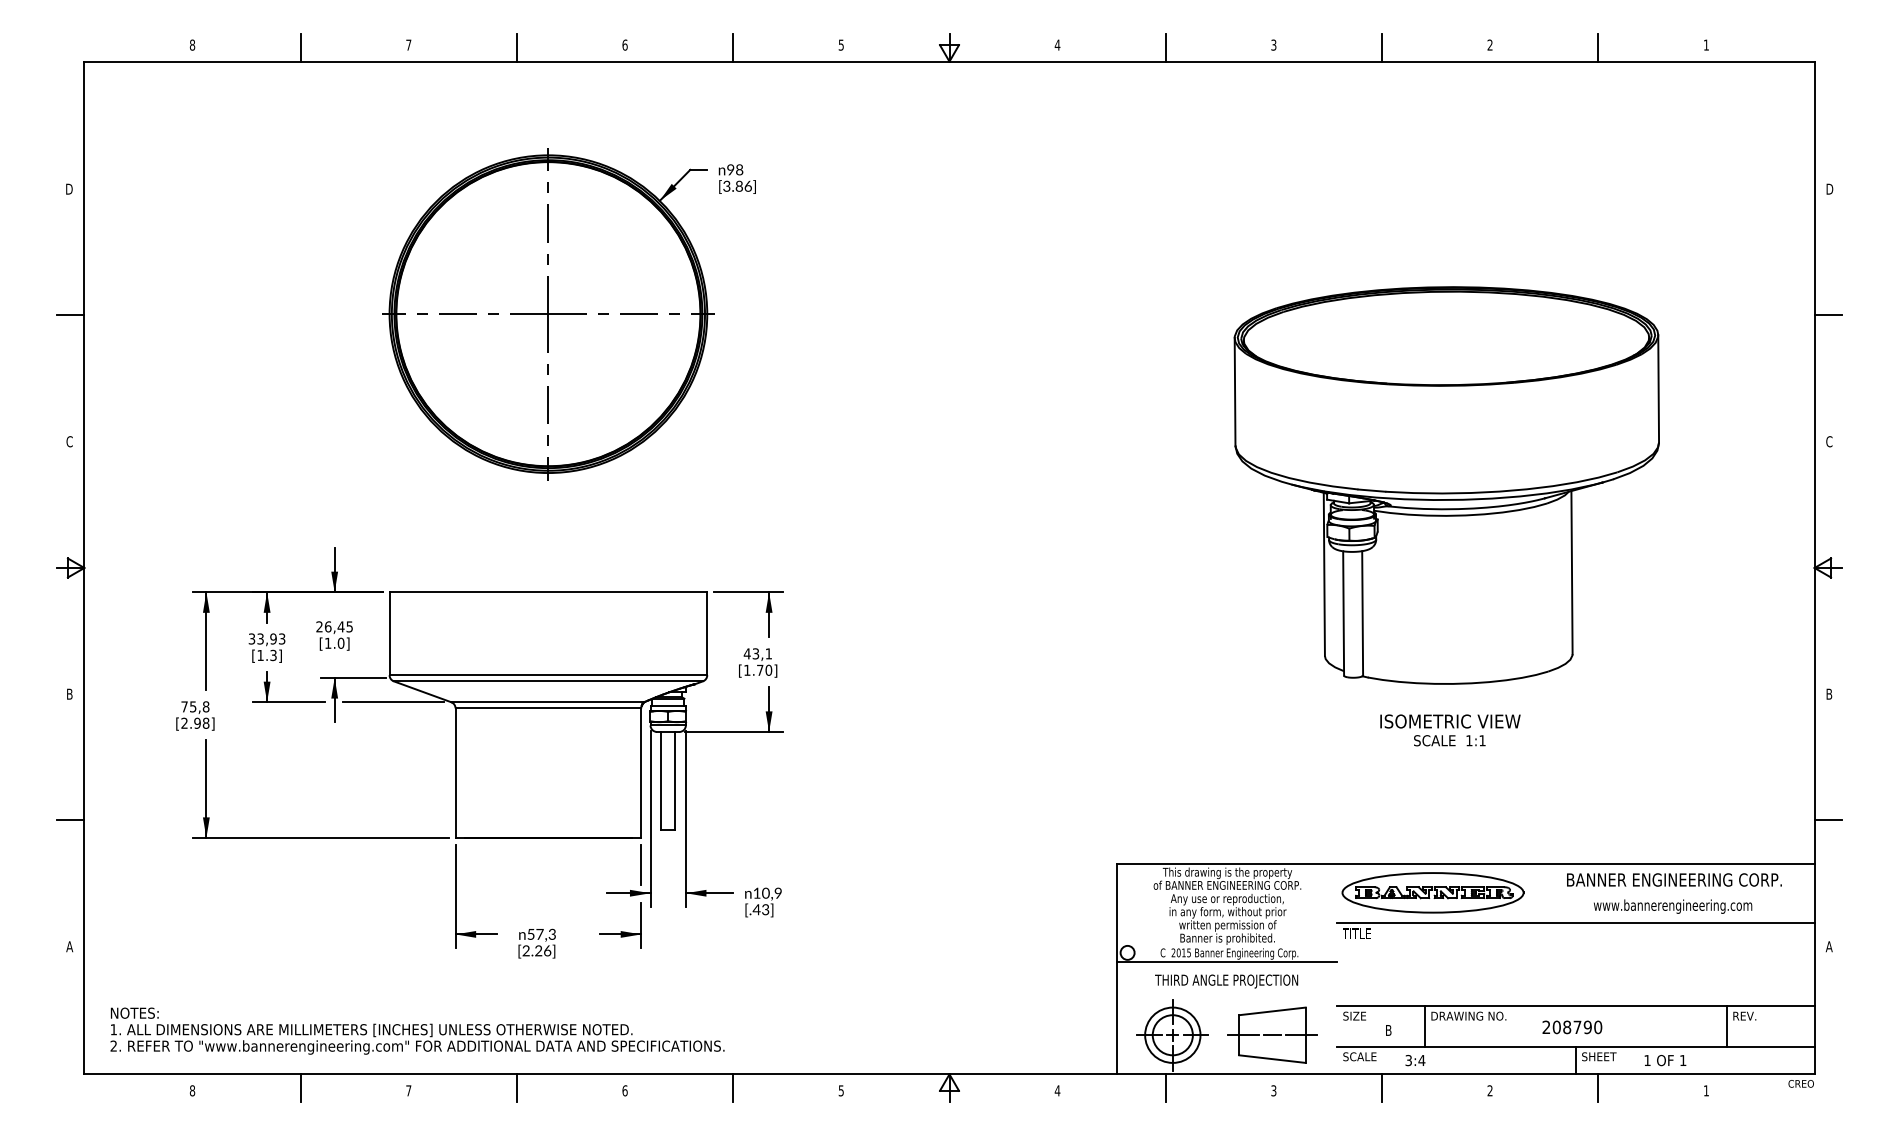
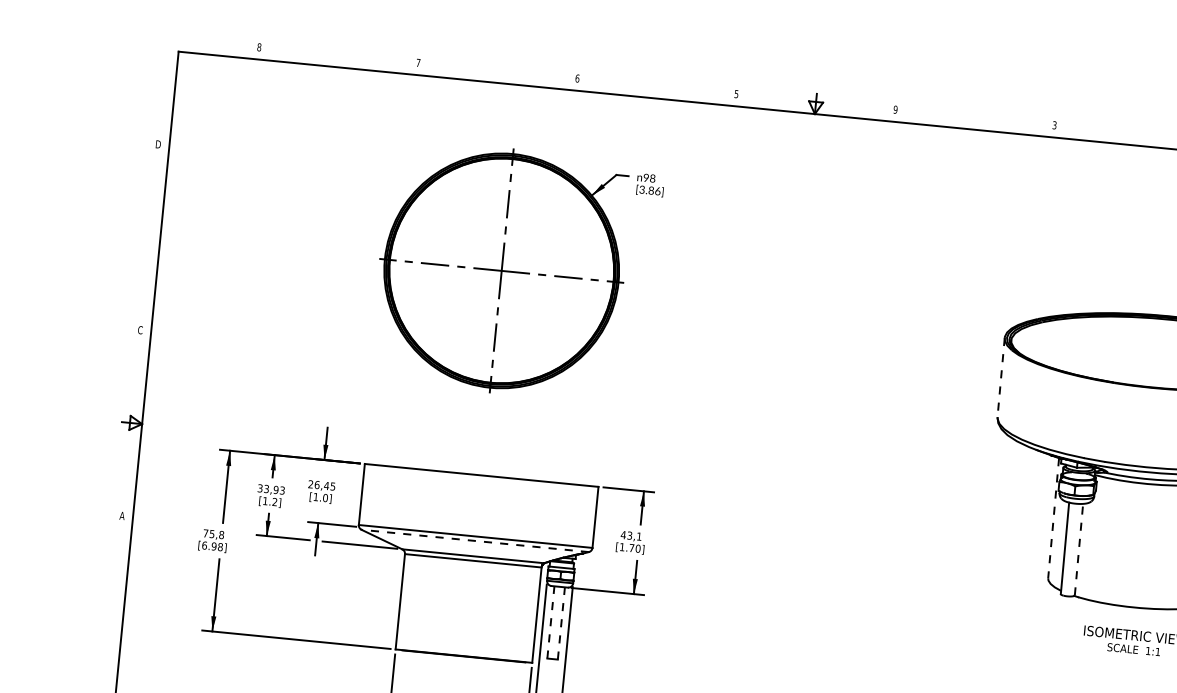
text: (1057, 44) -> (895, 109), 4 -> 9
line: (300, 47) -> (338, 56), removed
line: (516, 47) -> (497, 72), removed
line: (733, 47) -> (657, 88), removed
line: (1165, 47) -> (974, 119), removed
line: (1382, 47) -> (1134, 134), removed
line: (70, 315) -> (150, 237), removed
line: (1235, 391) -> (1001, 377), solid -> dashed
line: (1324, 574) -> (1053, 518), solid -> dashed
line: (1362, 612) -> (1078, 549), solid -> dashed
text: (273, 655) -> (274, 502), [1.3] -> [1.2]
line: (548, 681) -> (475, 541), solid -> dashed
text: (69, 693) -> (122, 515), B -> A
text: (184, 722) -> (204, 544), [2.98] -> [6.98]
line: (661, 780) -> (551, 622), solid -> dashed
line: (675, 780) -> (561, 623), solid -> dashed
line: (70, 820) -> (113, 608), removed

